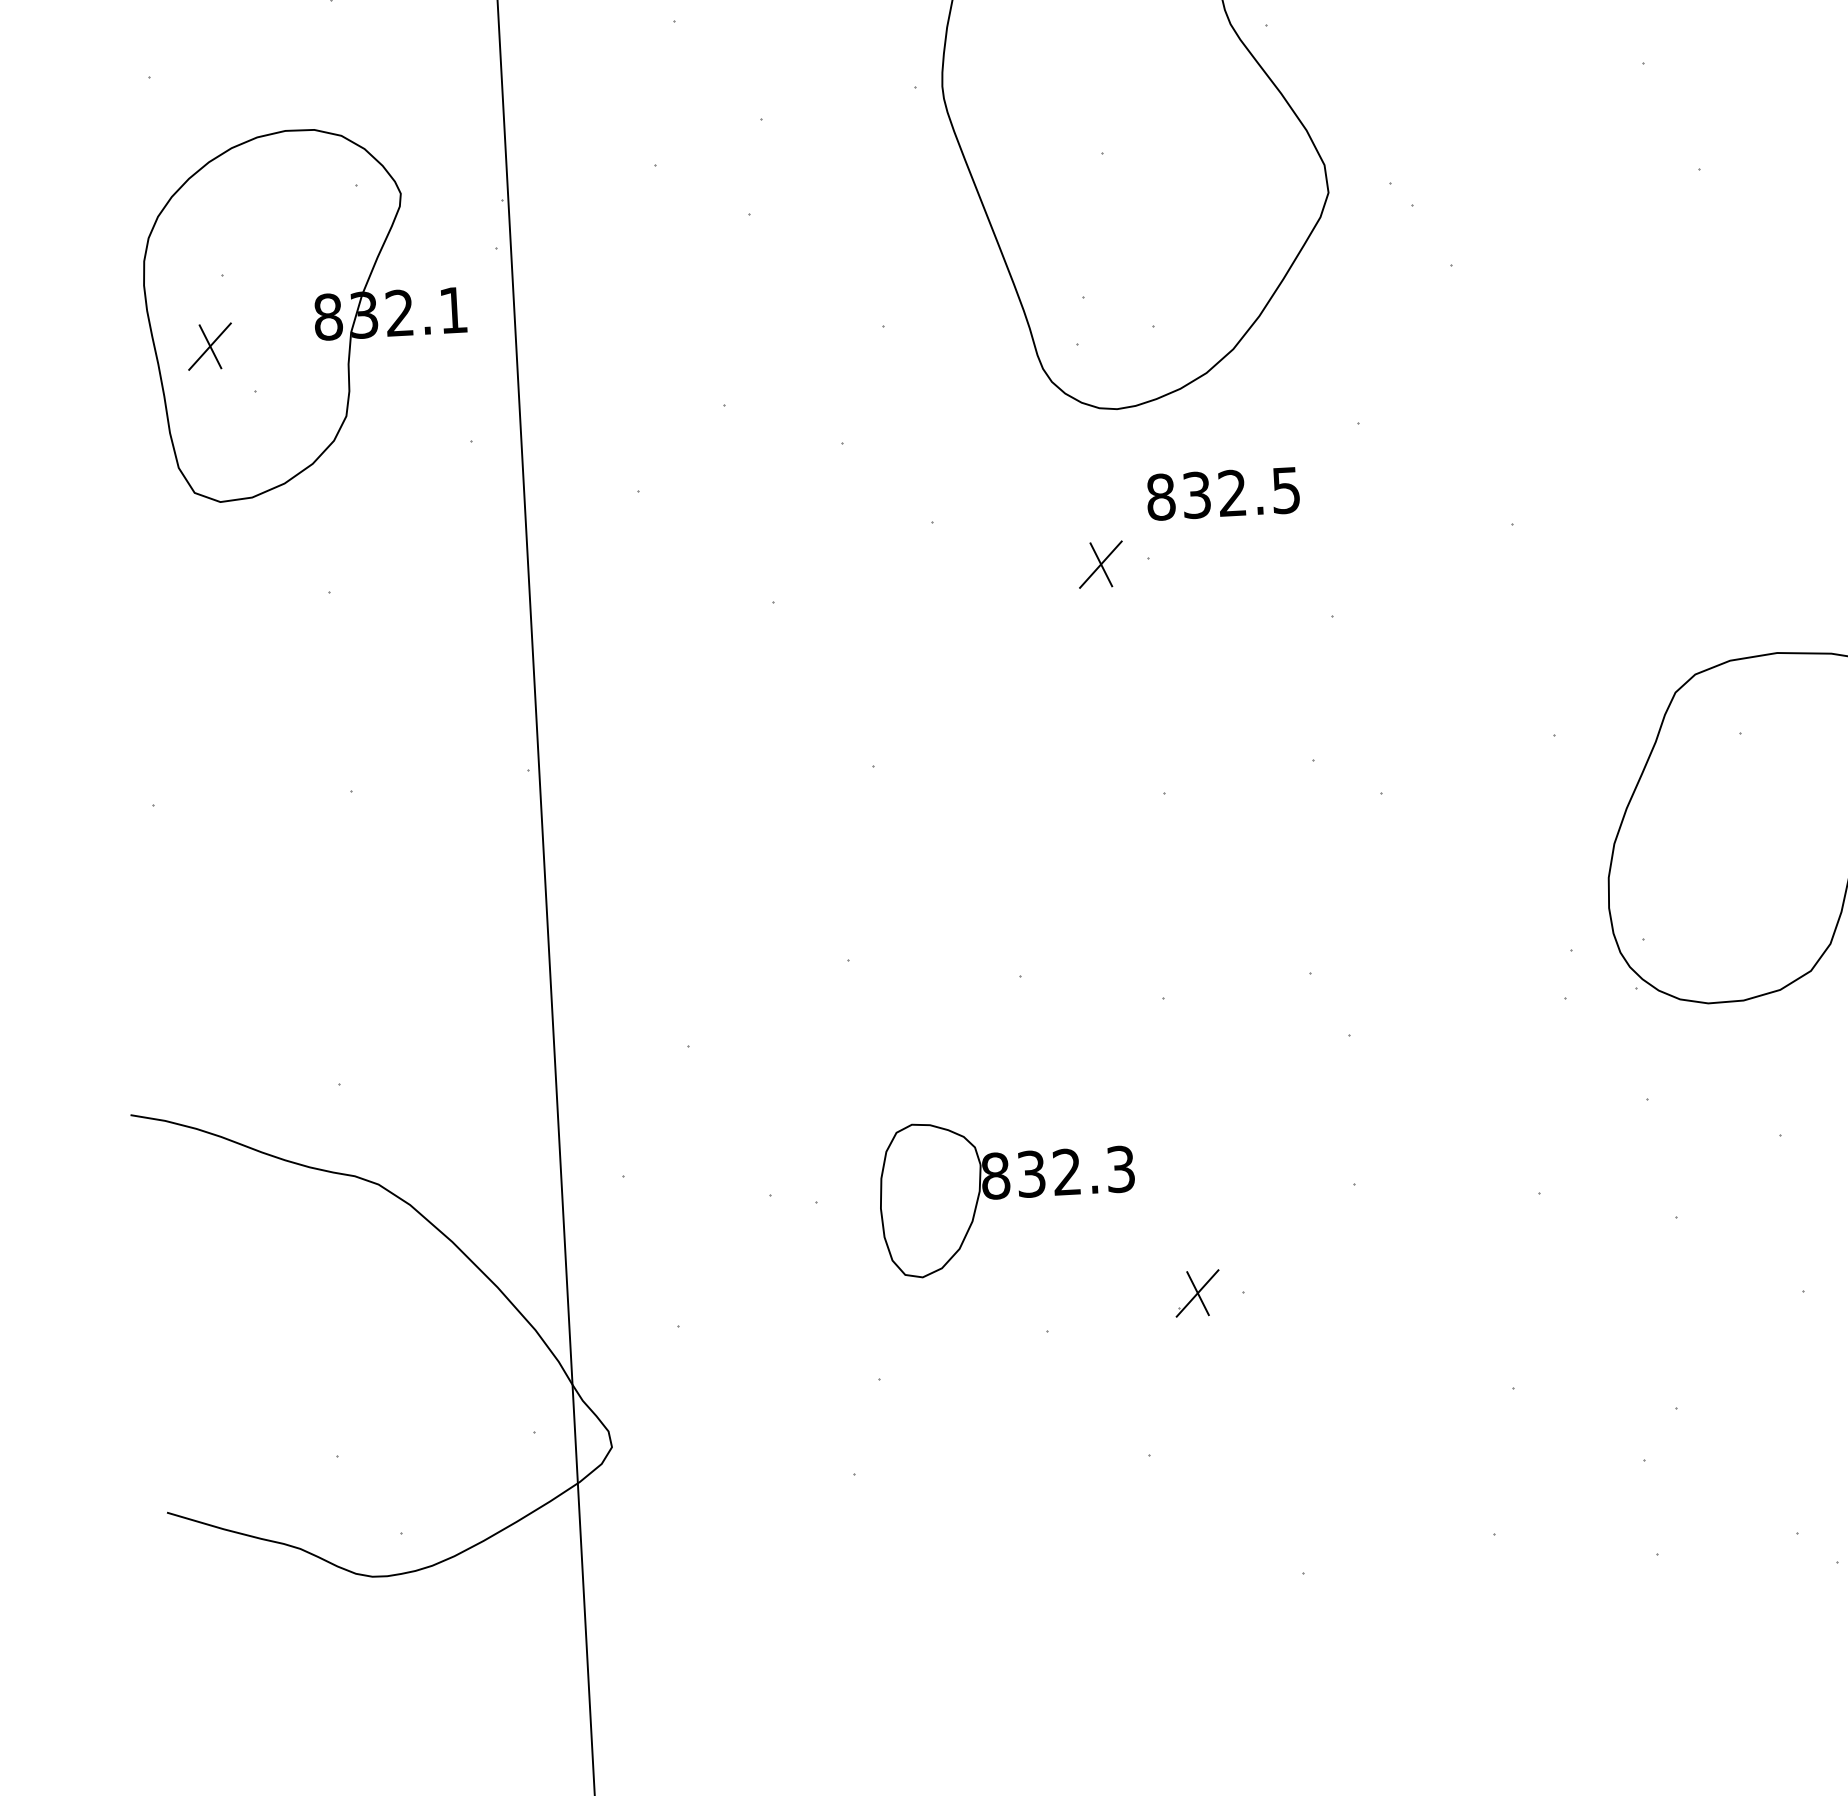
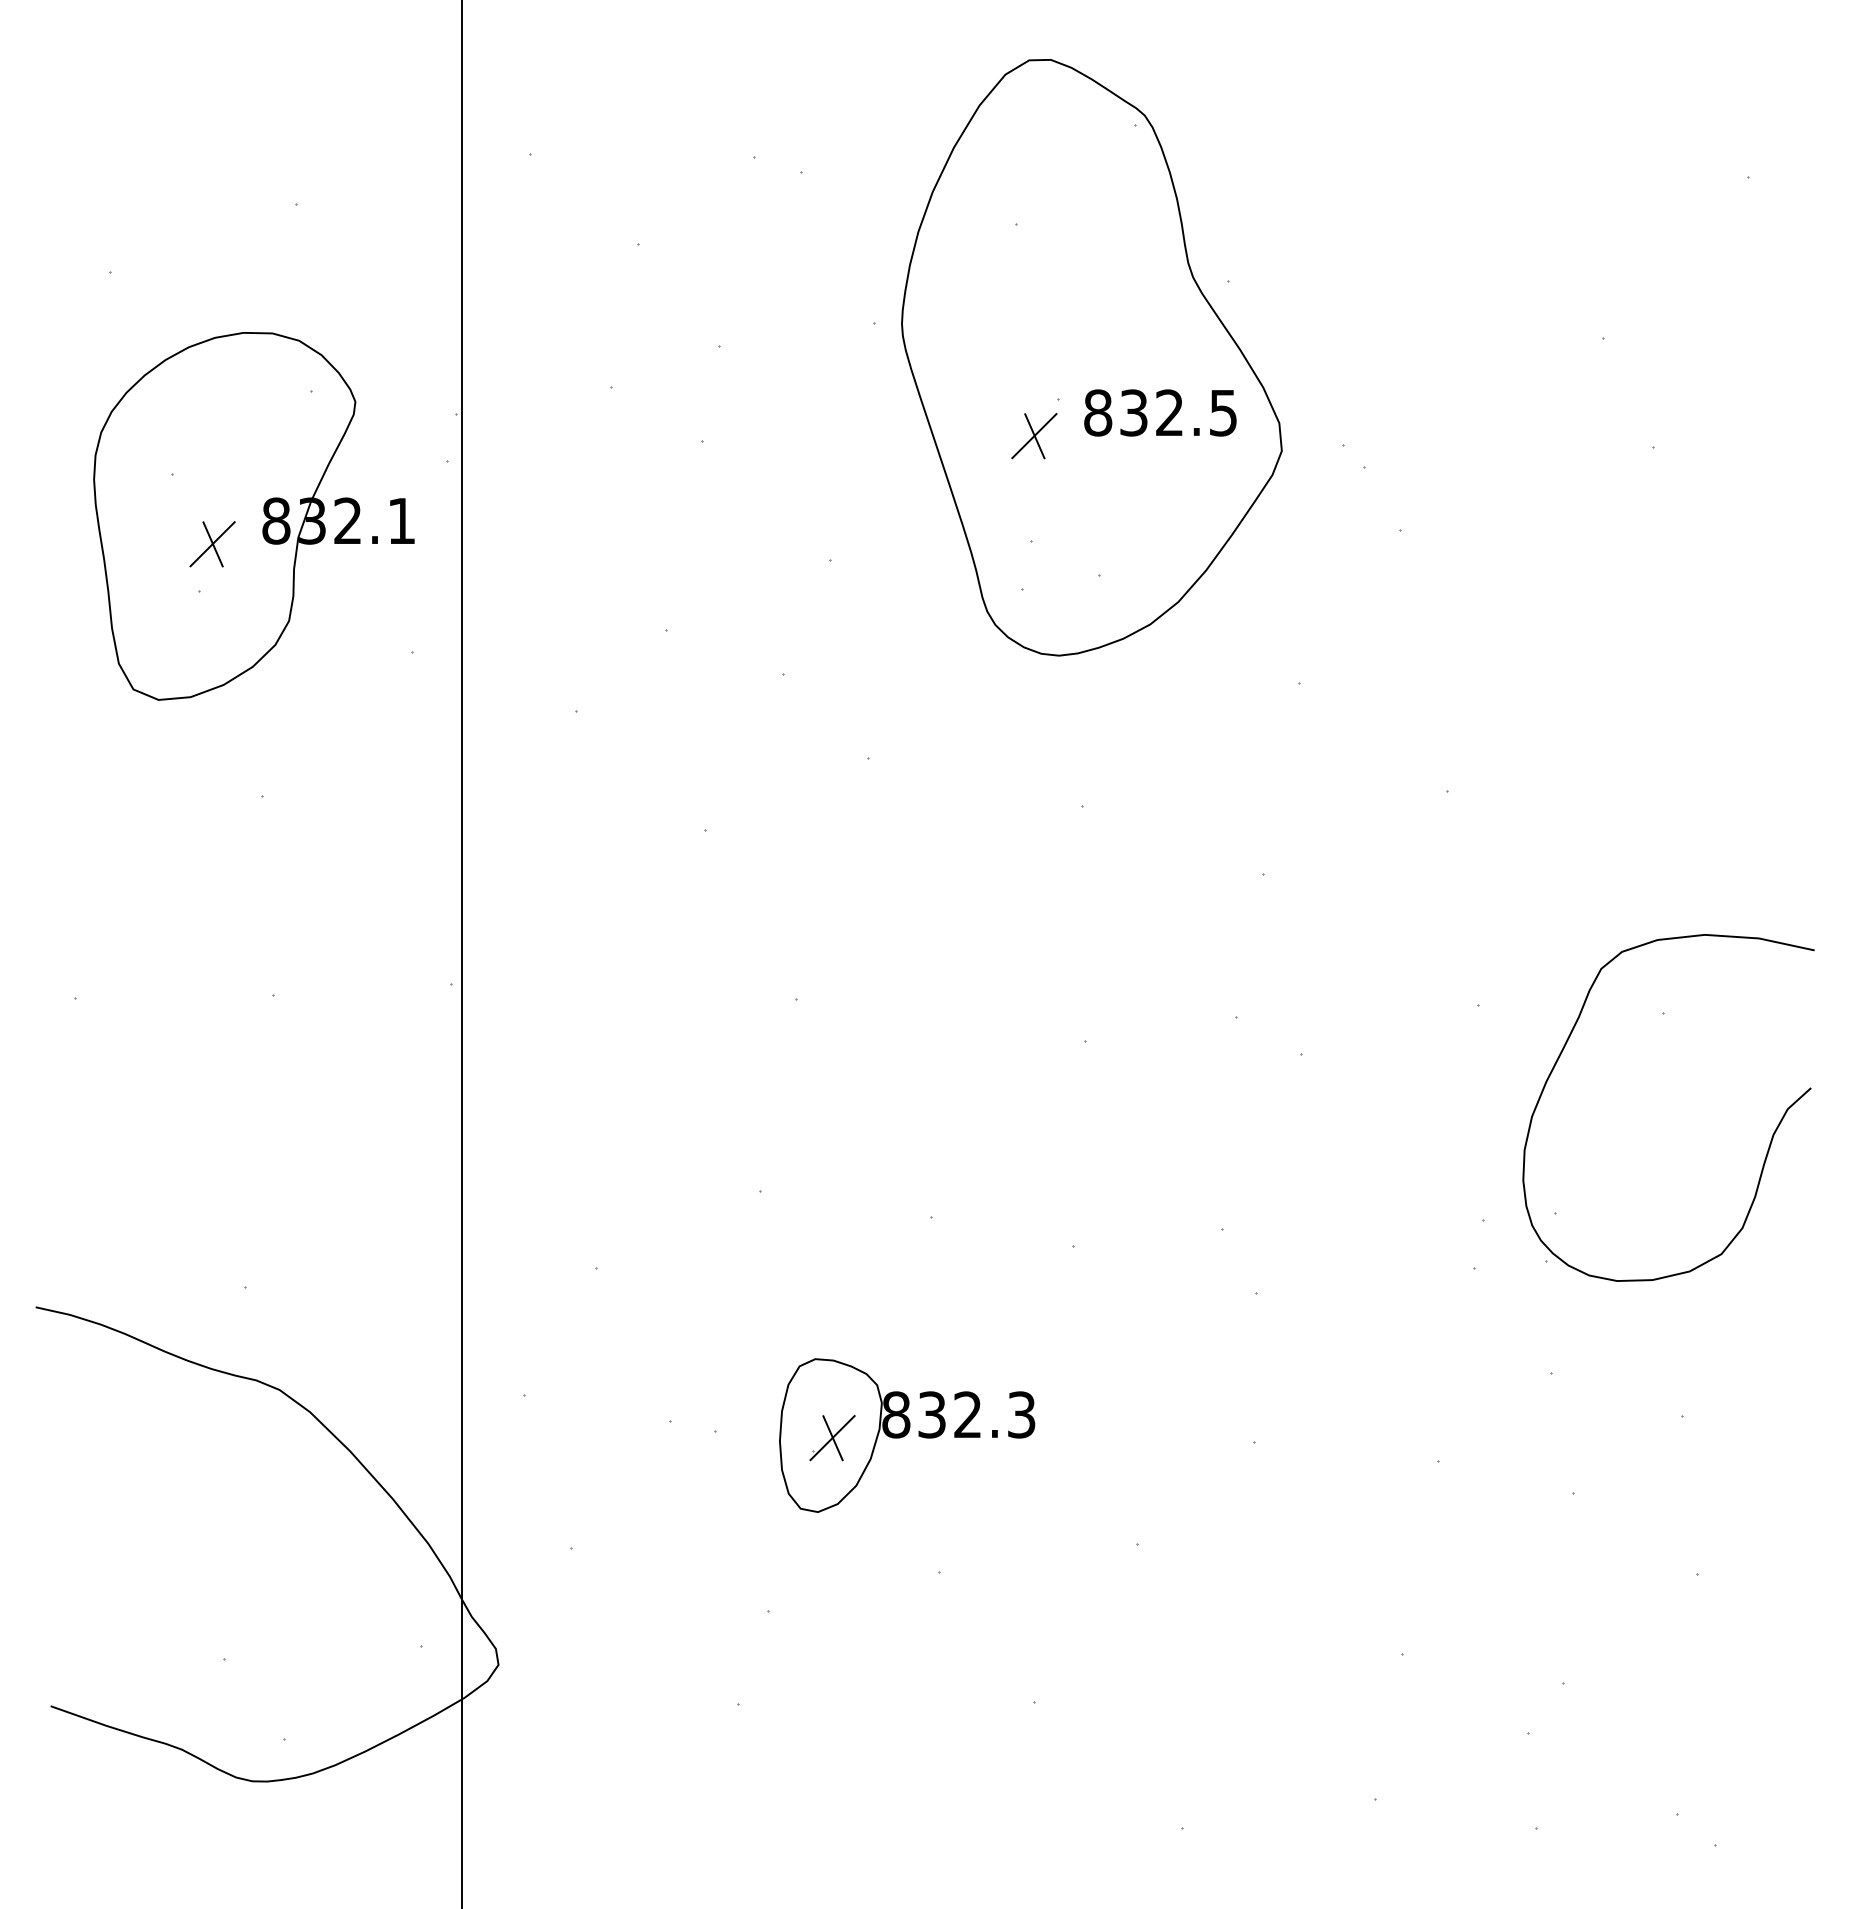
part: (209, 346) -> (212, 544), moved
text: (1223, 493) -> (1160, 412), moved
part: (1100, 565) -> (1034, 436), moved
part: (1197, 1293) -> (832, 1438), moved

